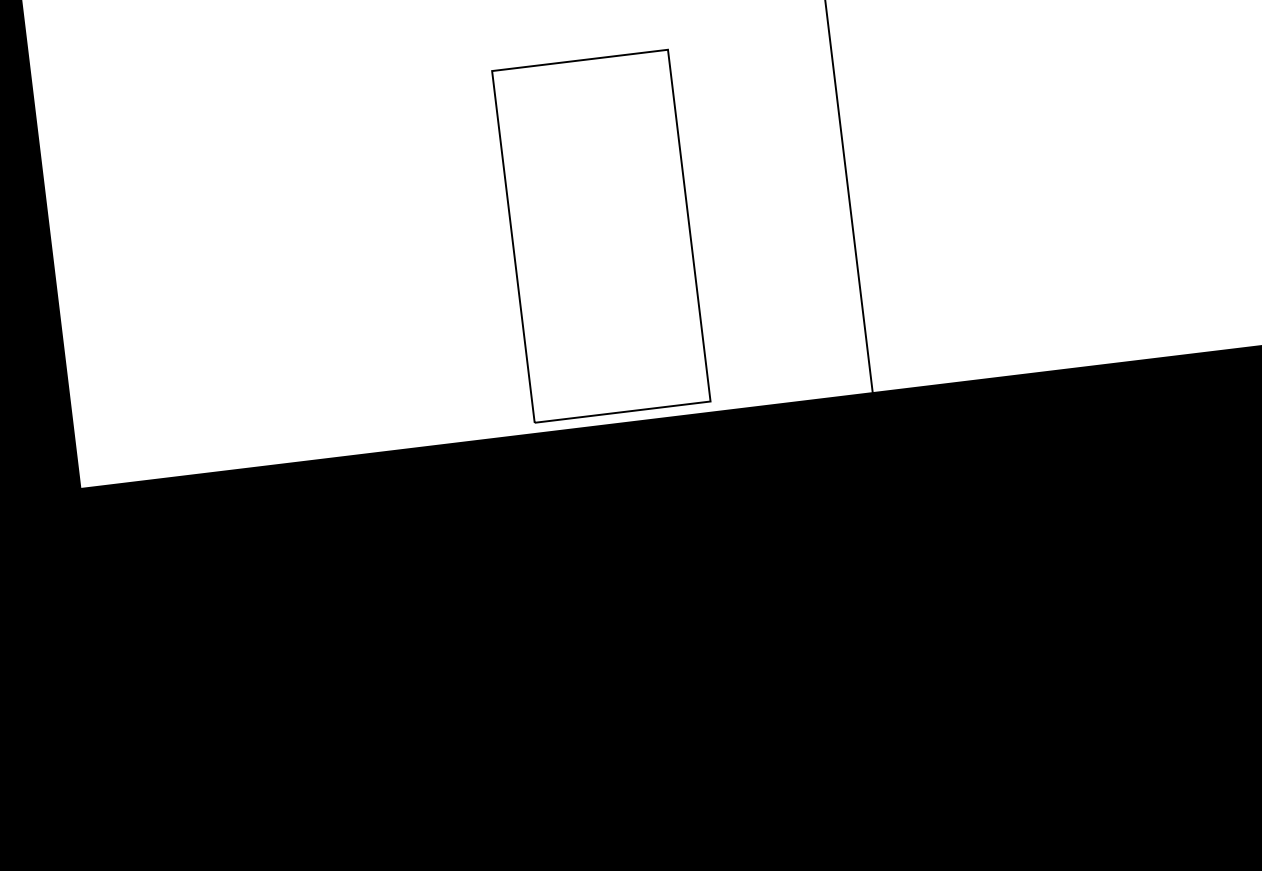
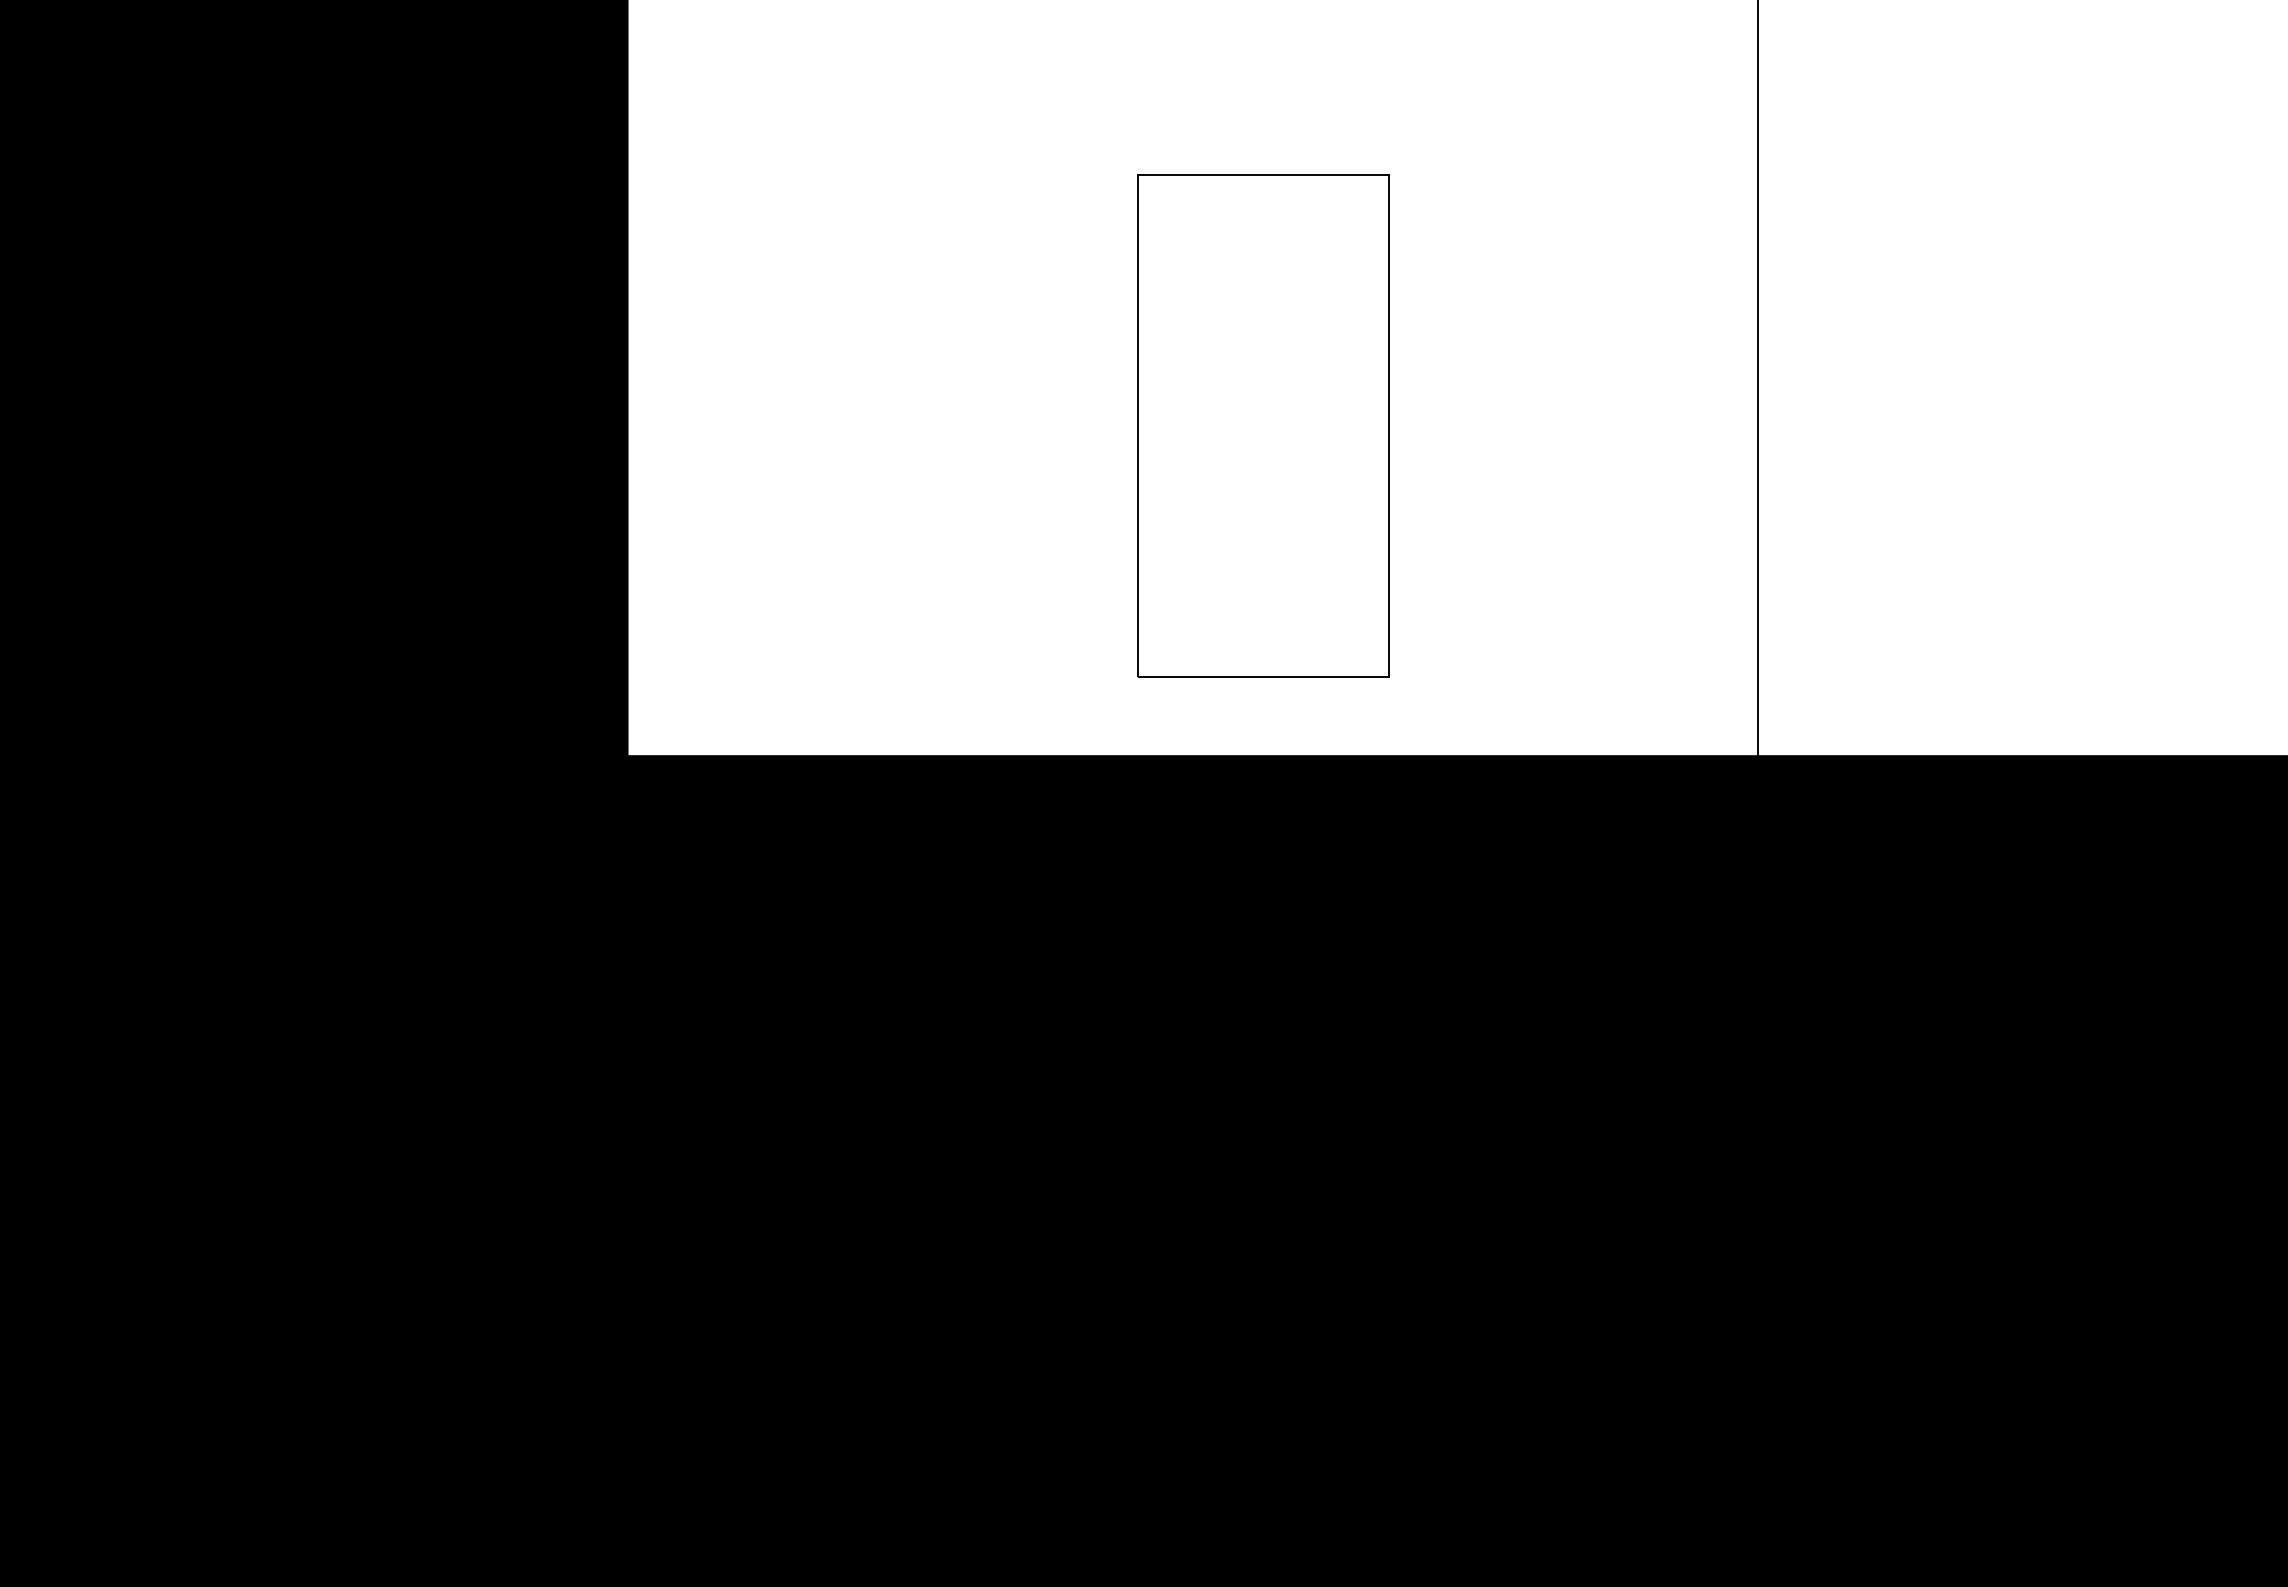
part: (601, 236) -> (1263, 425), moved

